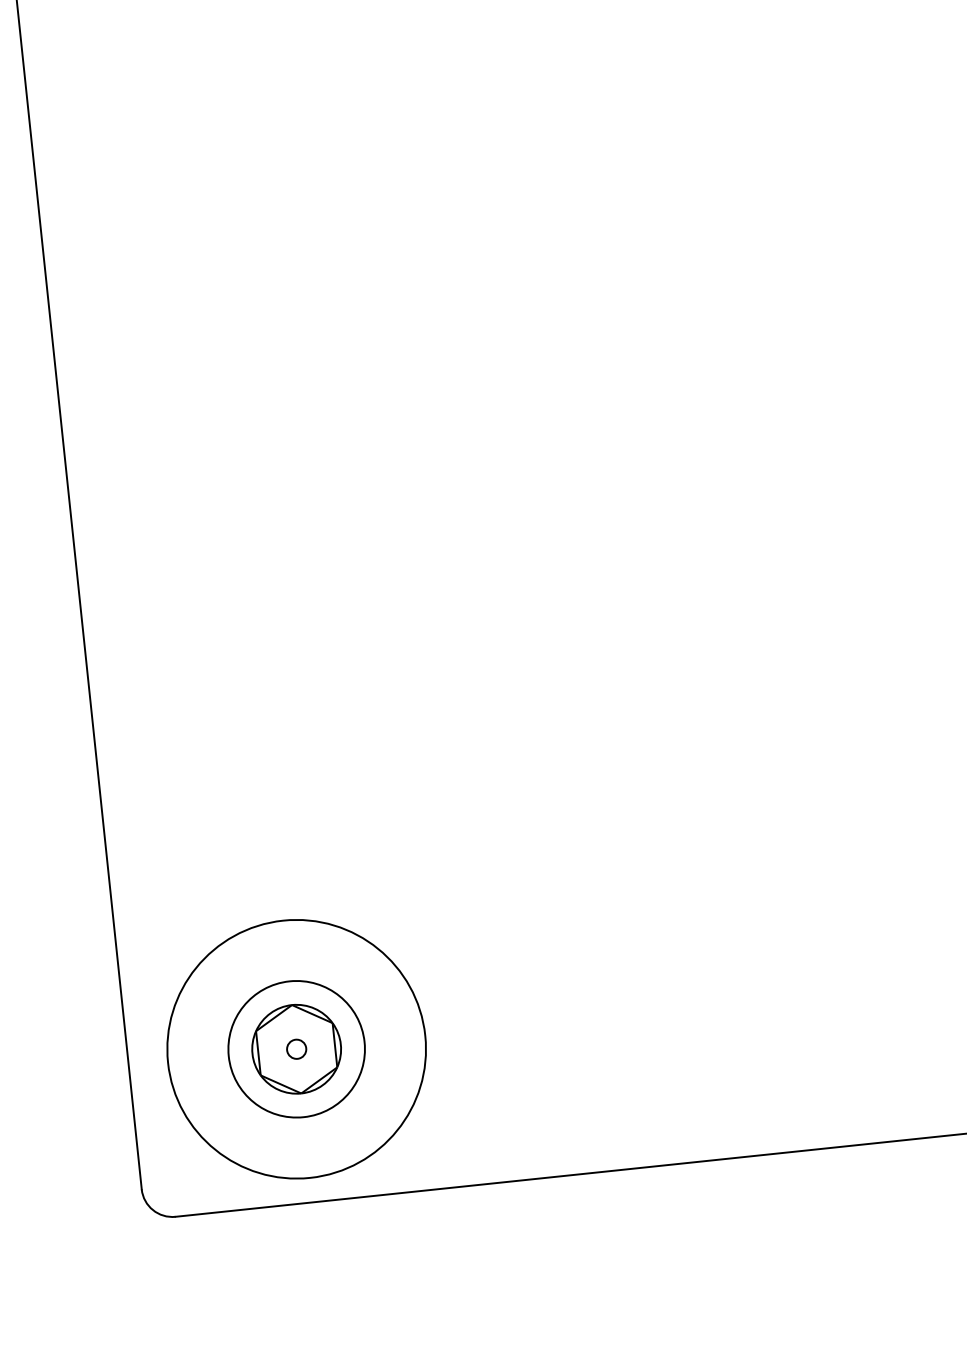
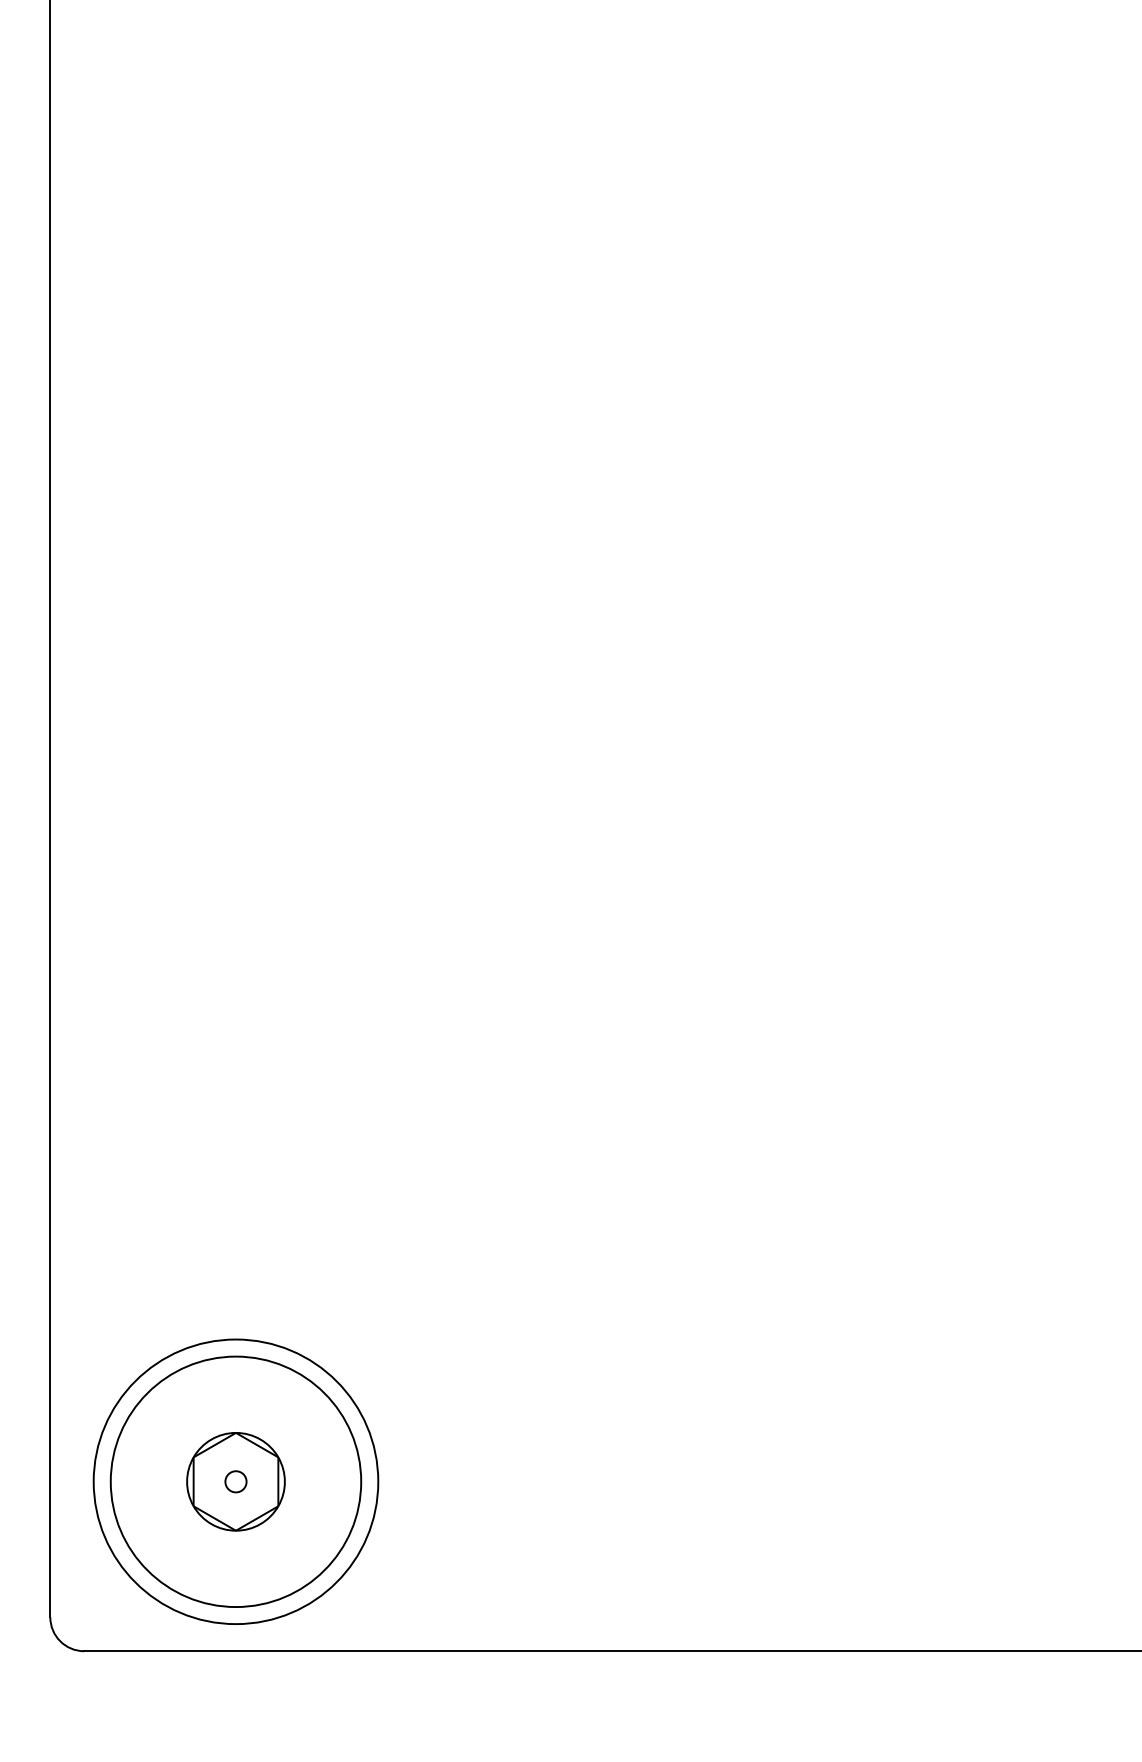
circle: (296, 1049) -> (235, 1481), size x1.67

